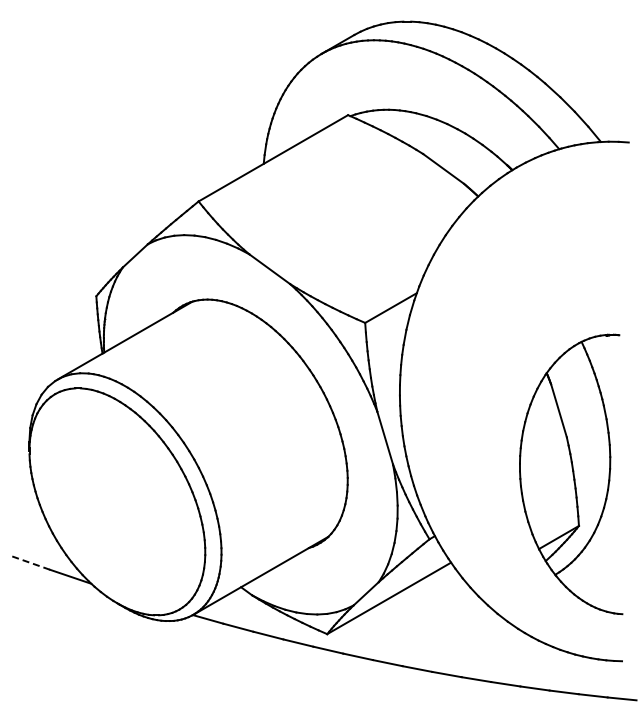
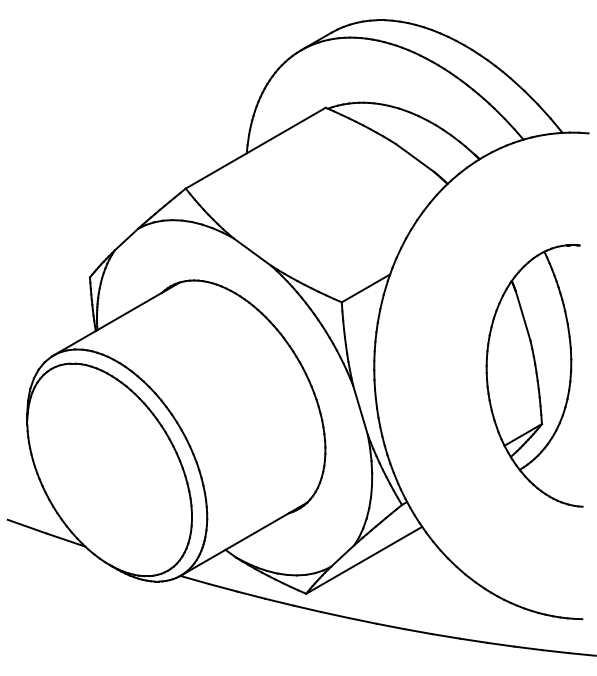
part: (571, 474) -> (534, 375), moved
line: (29, 562) -> (27, 526), dashed -> solid

